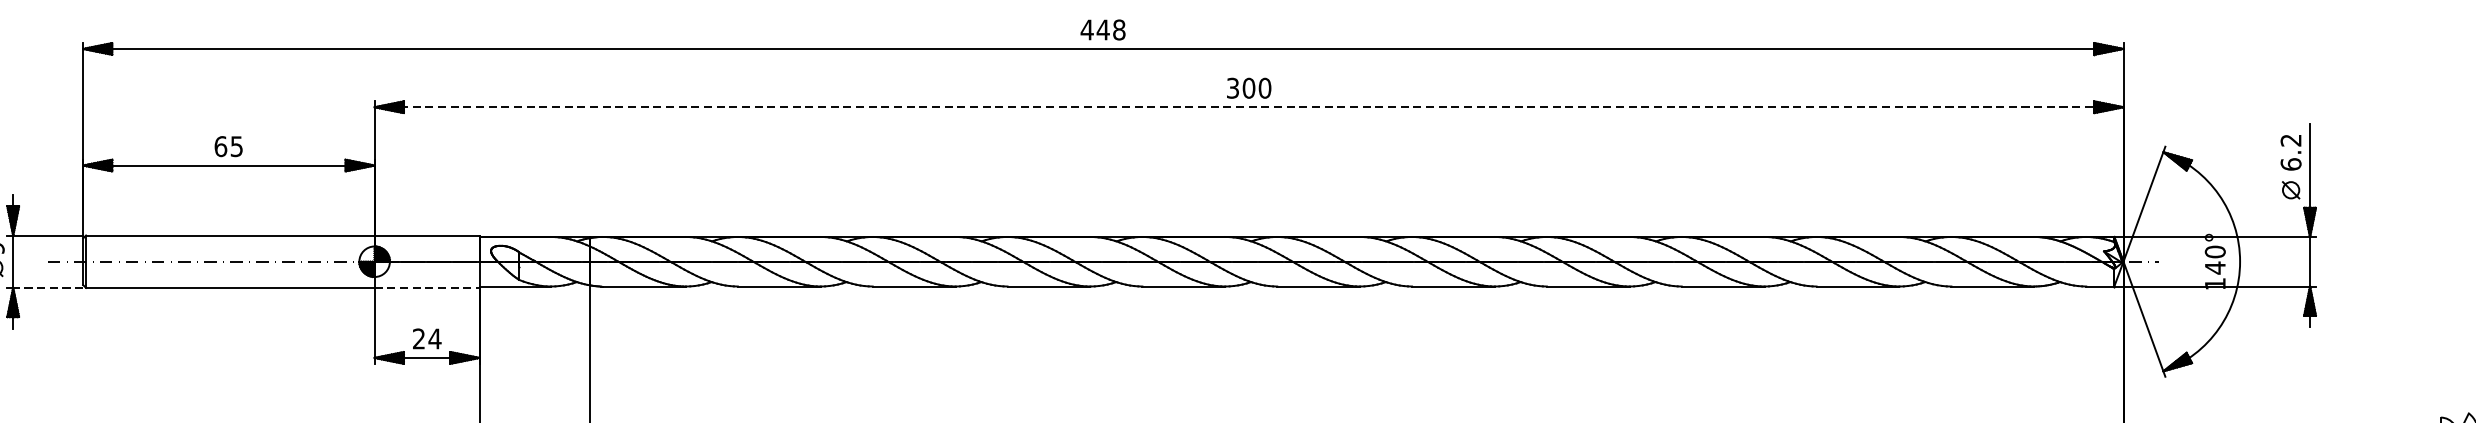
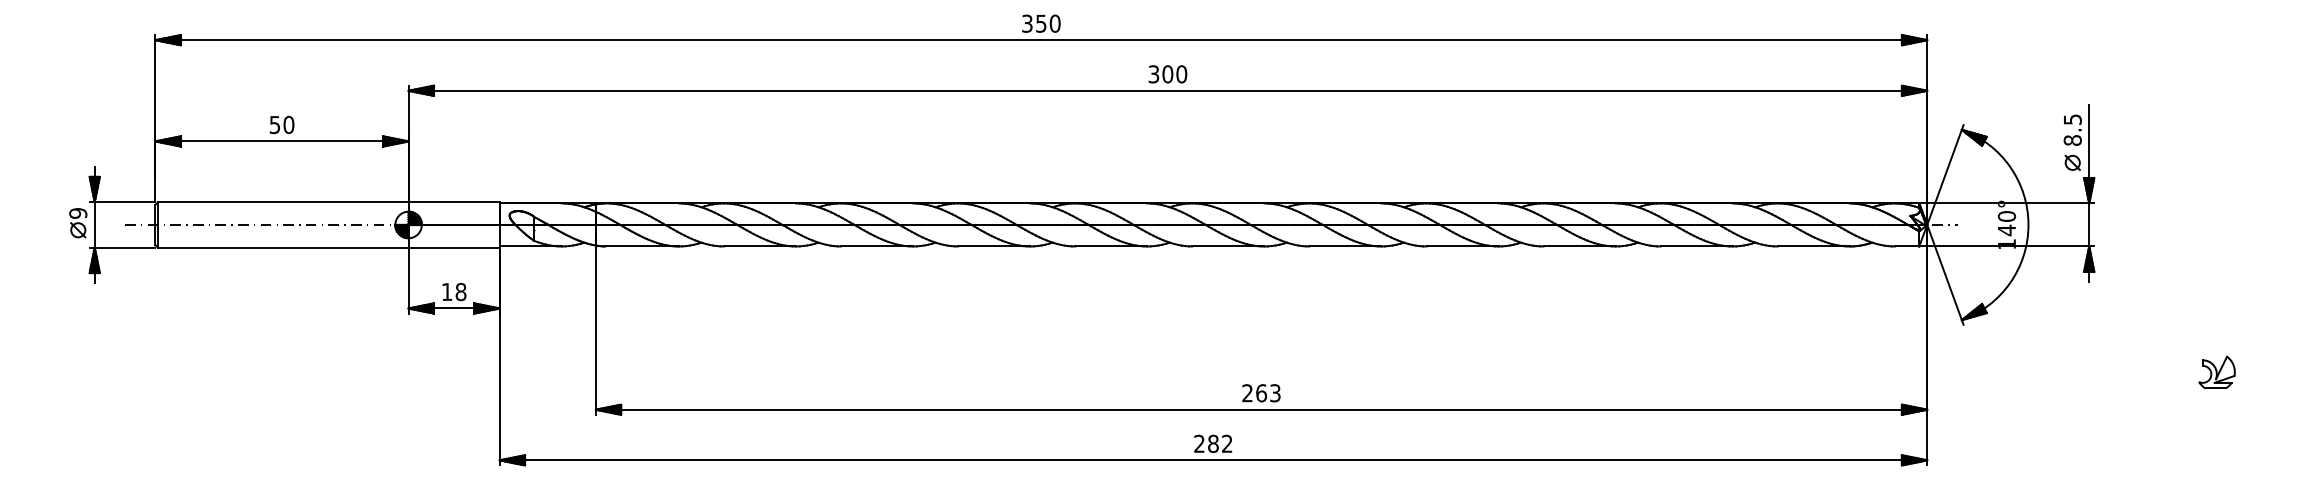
text: (1102, 29) -> (1040, 23), 448 -> 350
line: (1249, 106) -> (1168, 90), dashed -> solid
text: (228, 146) -> (281, 124), 65 -> 50
text: (2290, 151) -> (2072, 129), 6.2 -> 8.5
line: (47, 287) -> (124, 247), dashed -> solid
line: (427, 287) -> (454, 247), dashed -> solid
text: (426, 338) -> (453, 291), 24 -> 18

